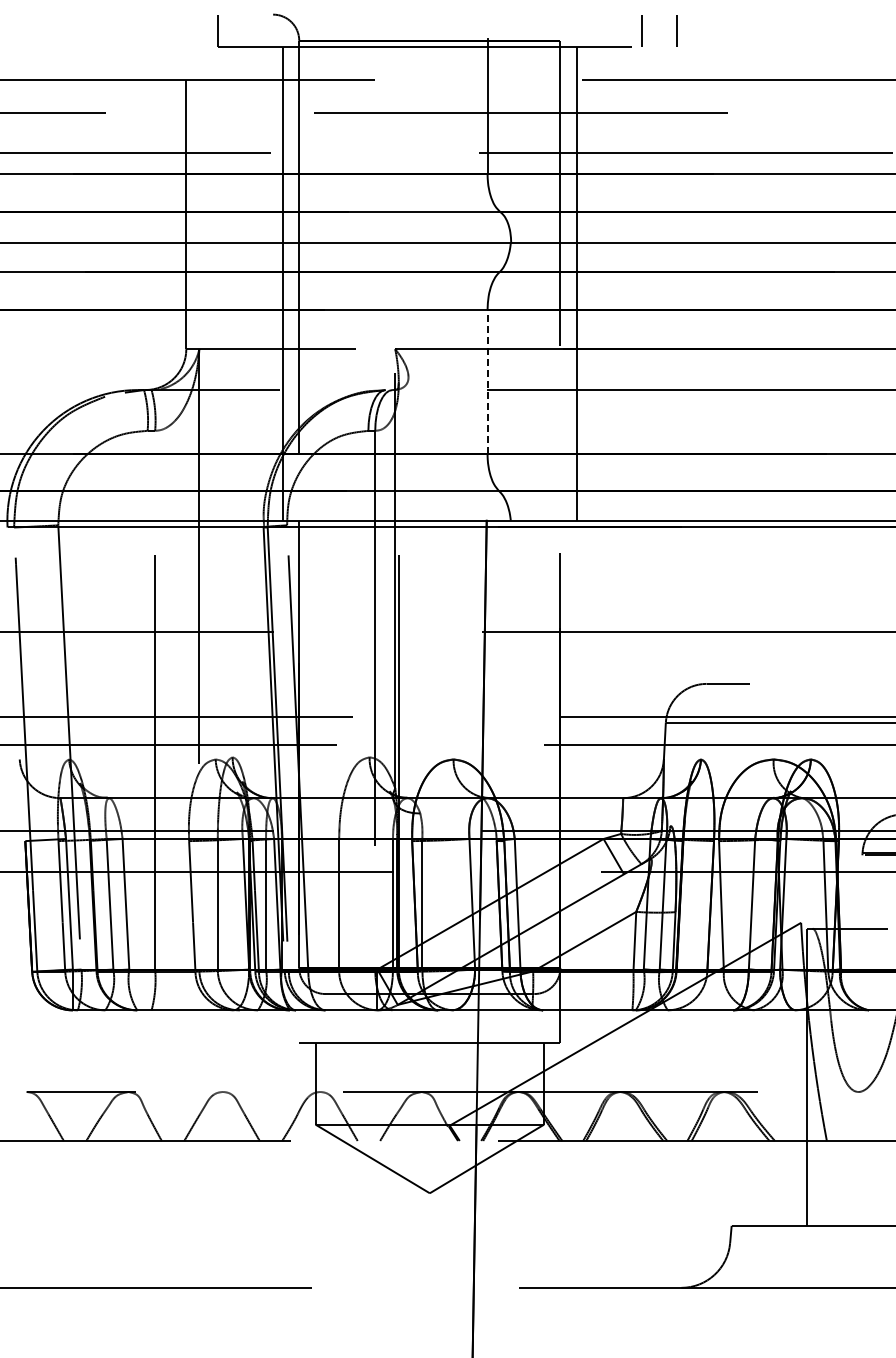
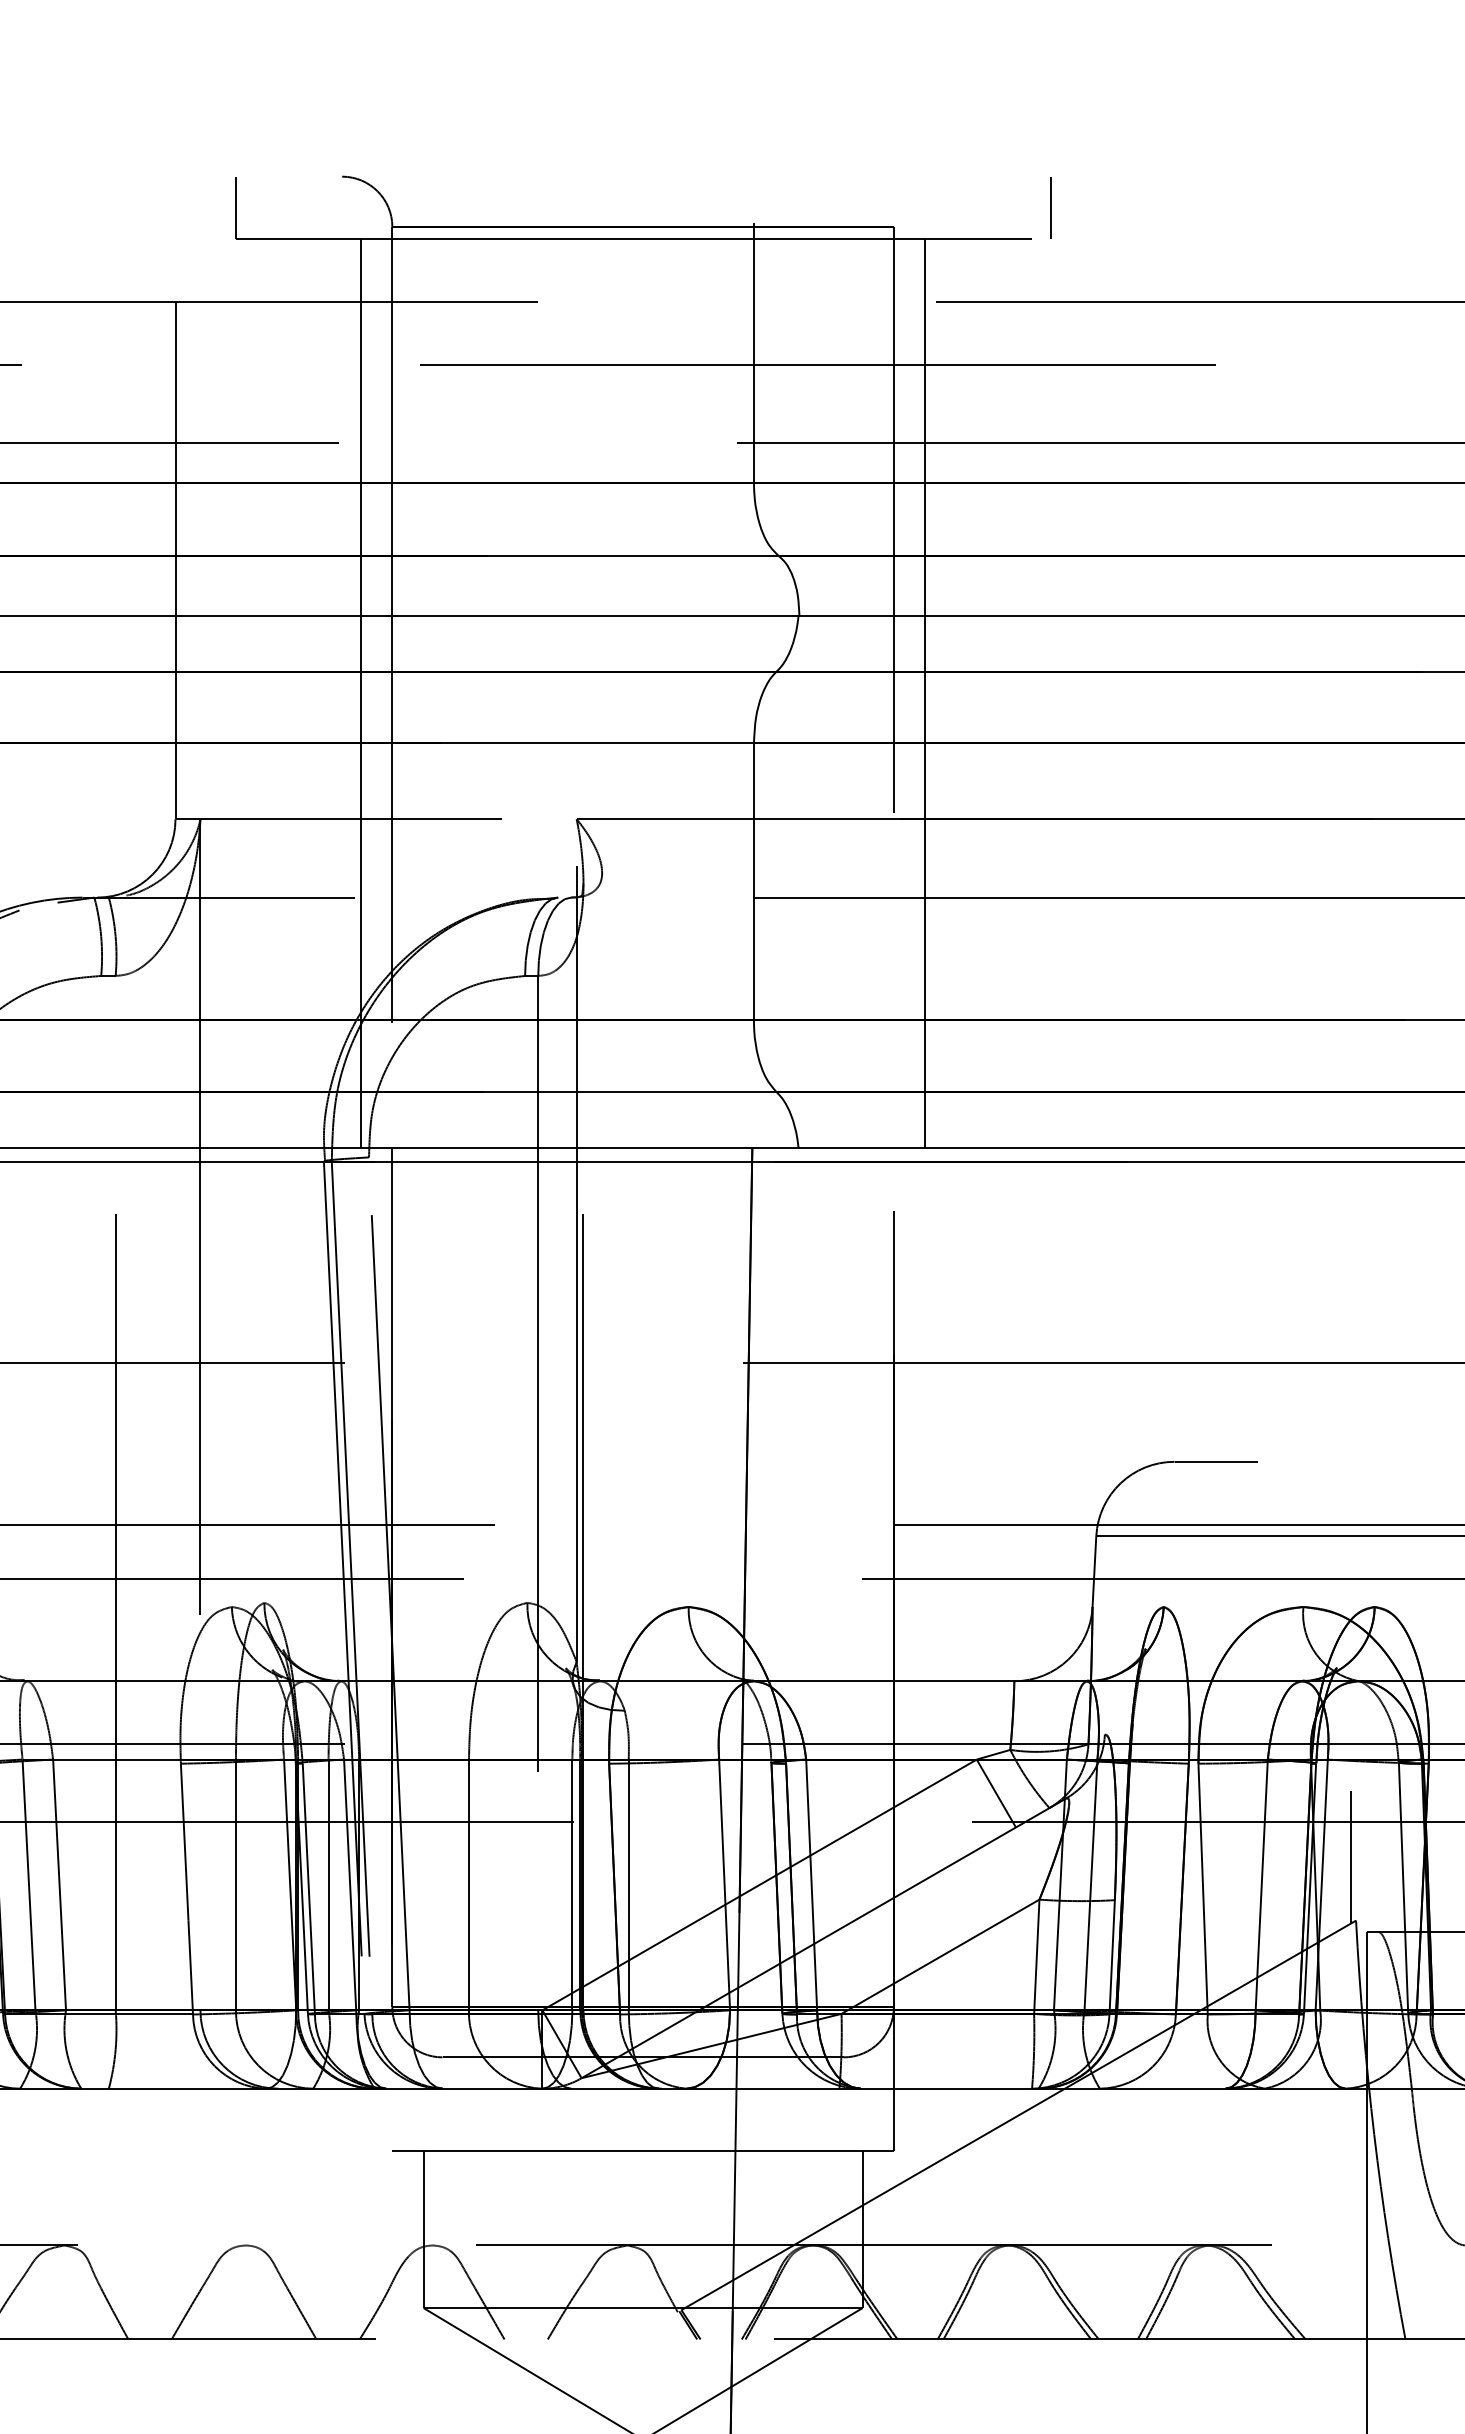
line: (676, 30) -> (1116, 207), removed
line: (487, 381) -> (753, 881), dashed -> solid
line: (798, 889) -> (1350, 1856), added

